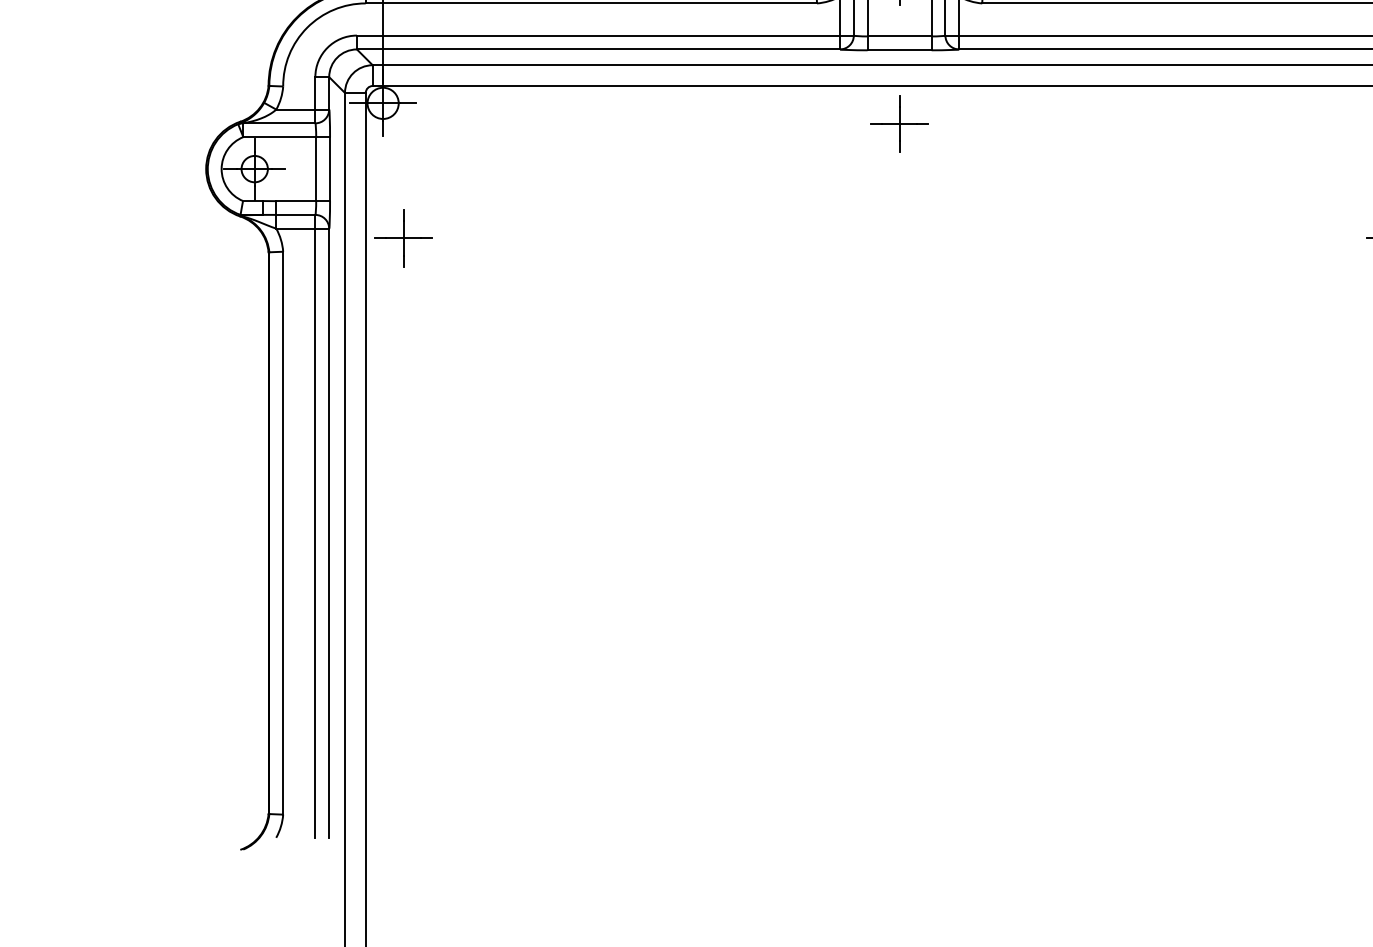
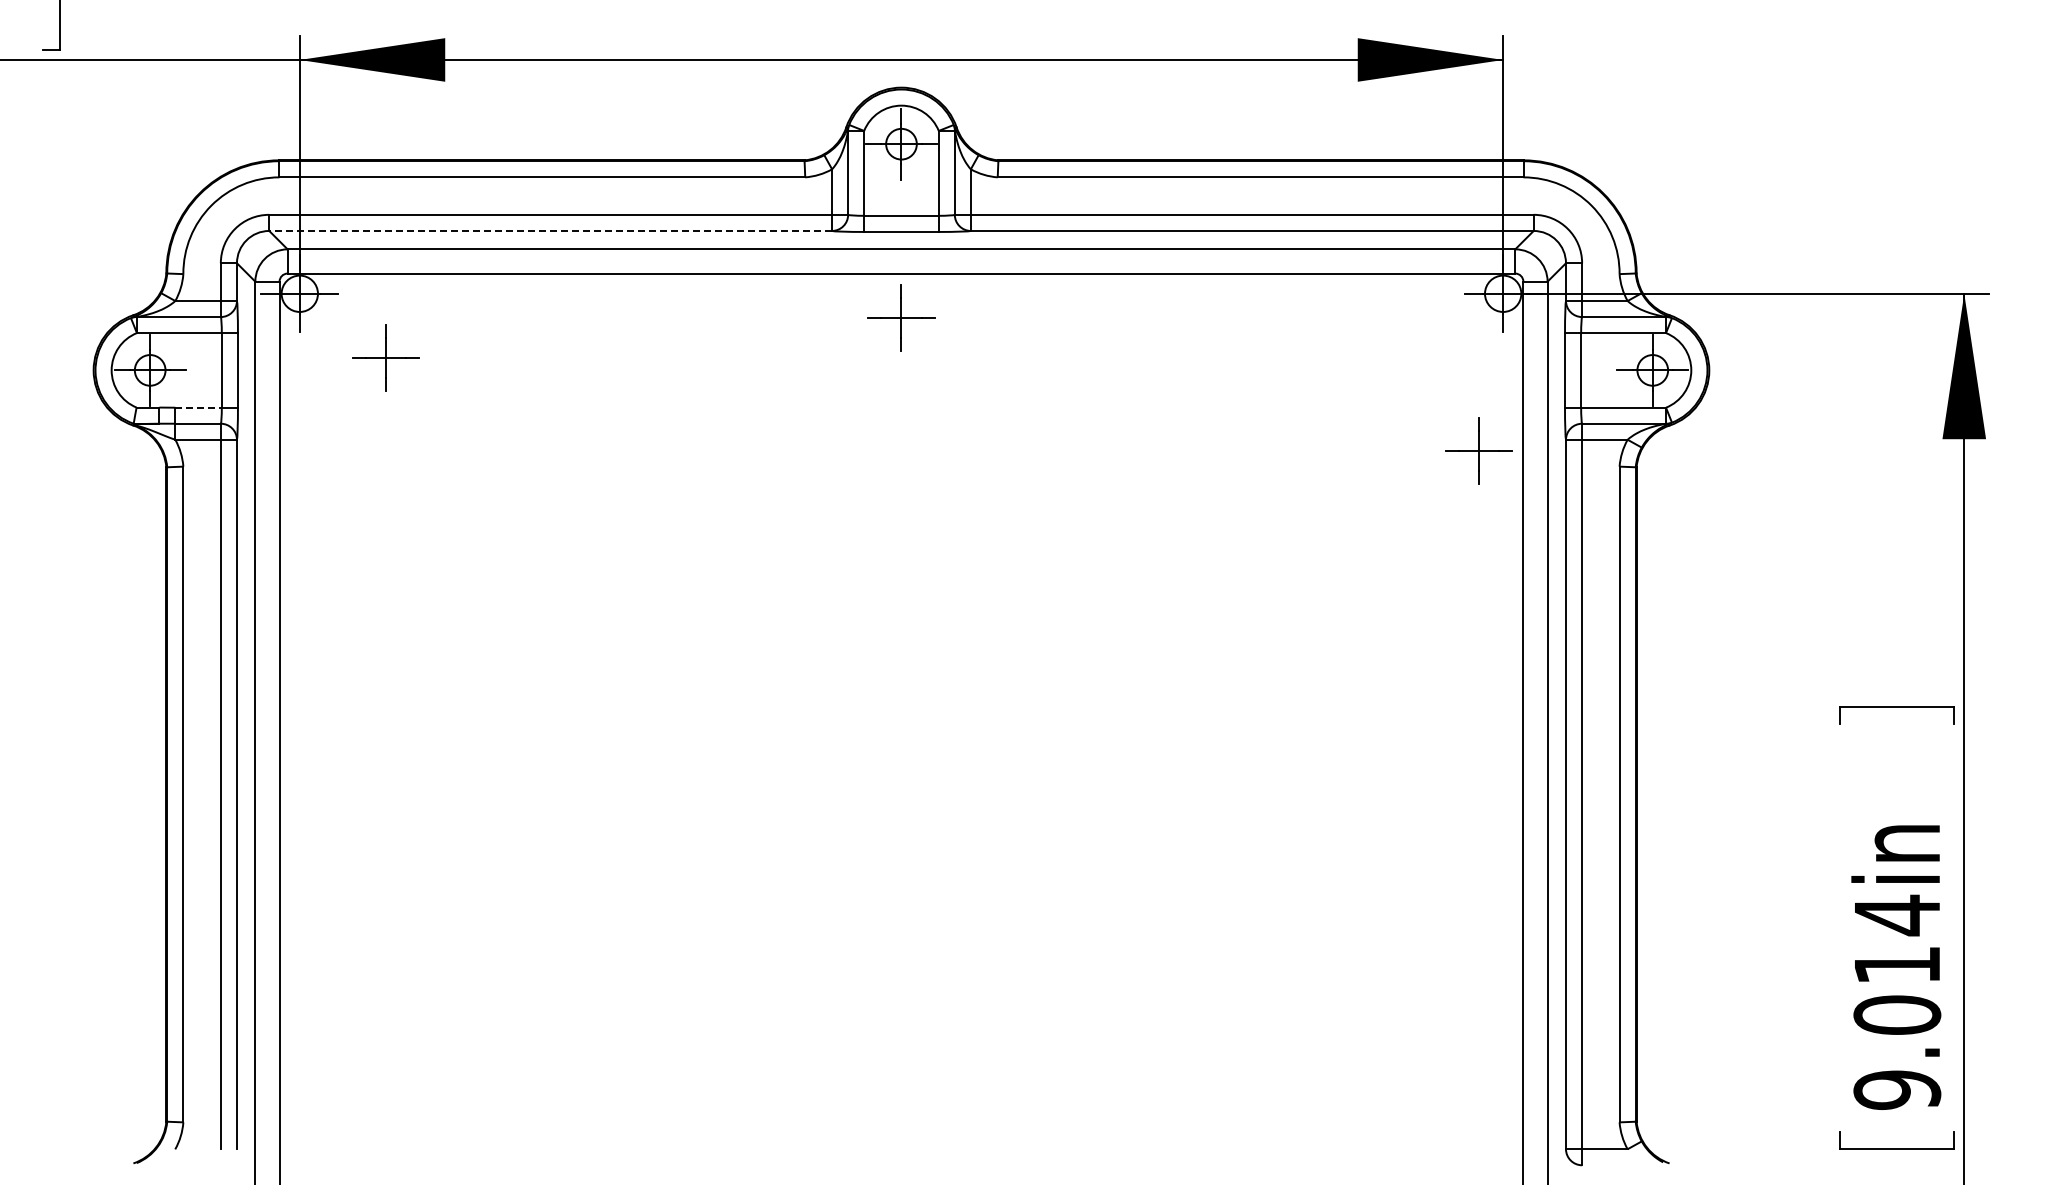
line: (598, 49) -> (550, 230), solid -> dashed
line: (297, 200) -> (199, 407), solid -> dashed
part: (403, 237) -> (385, 357), moved

